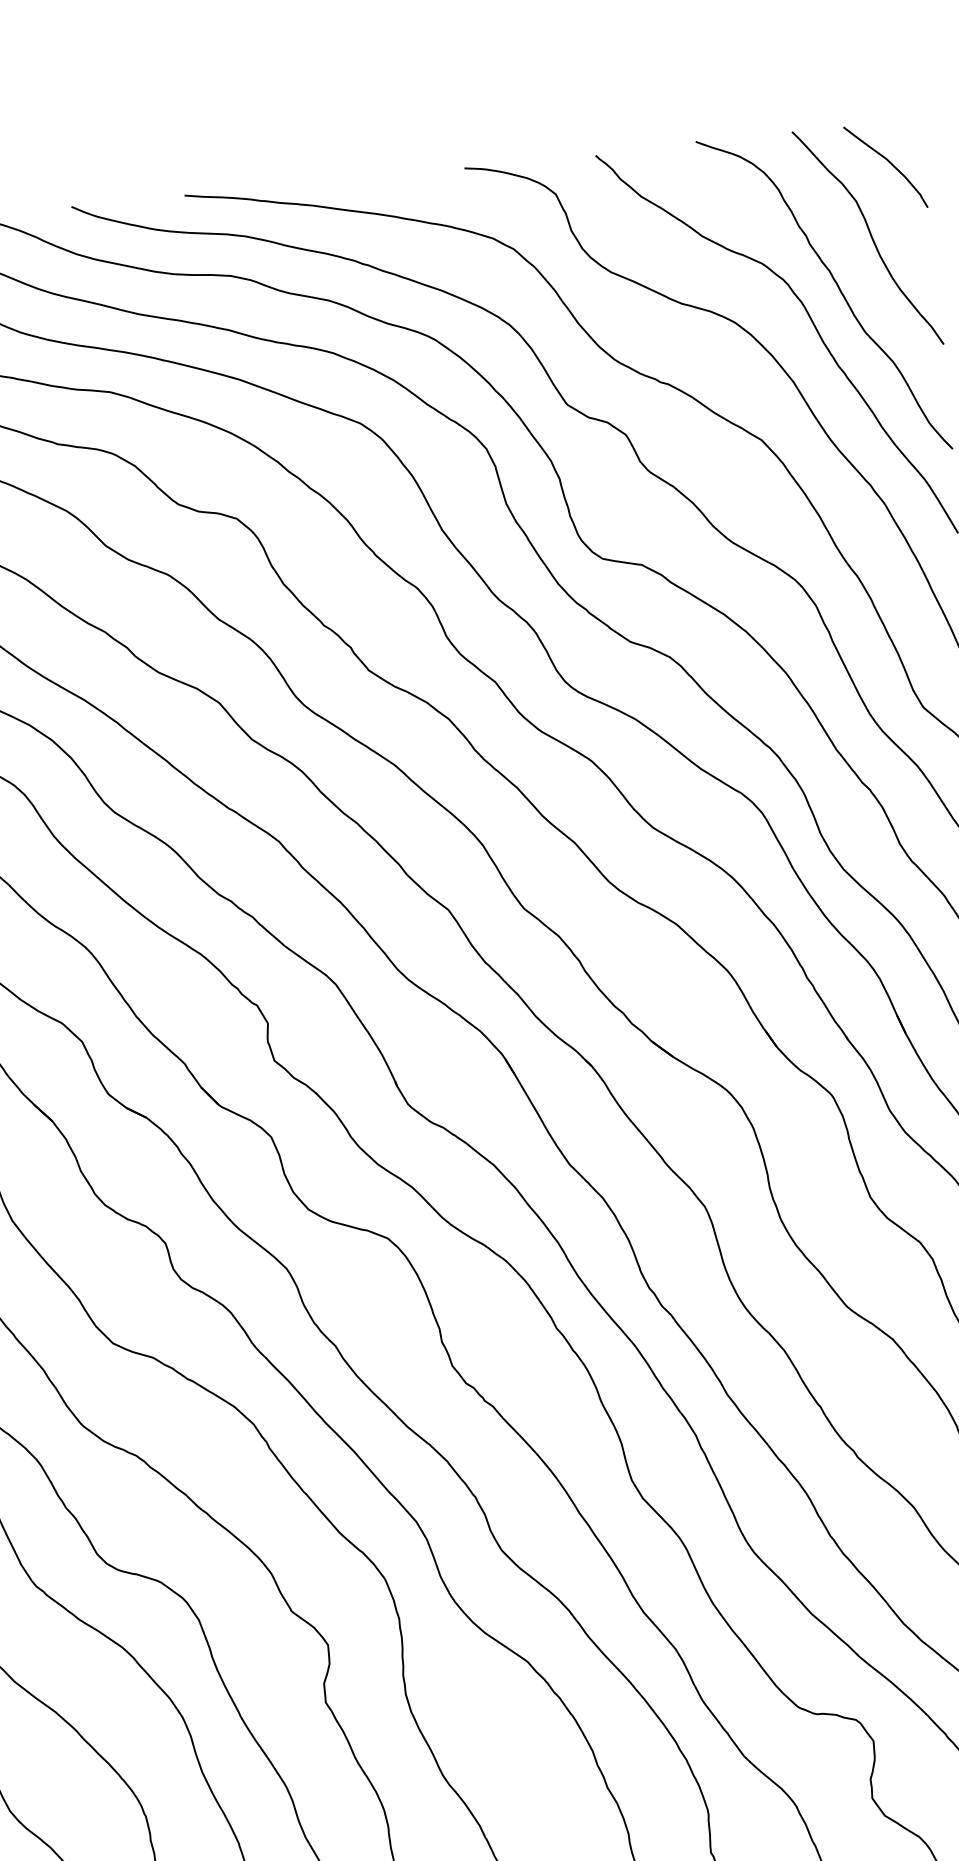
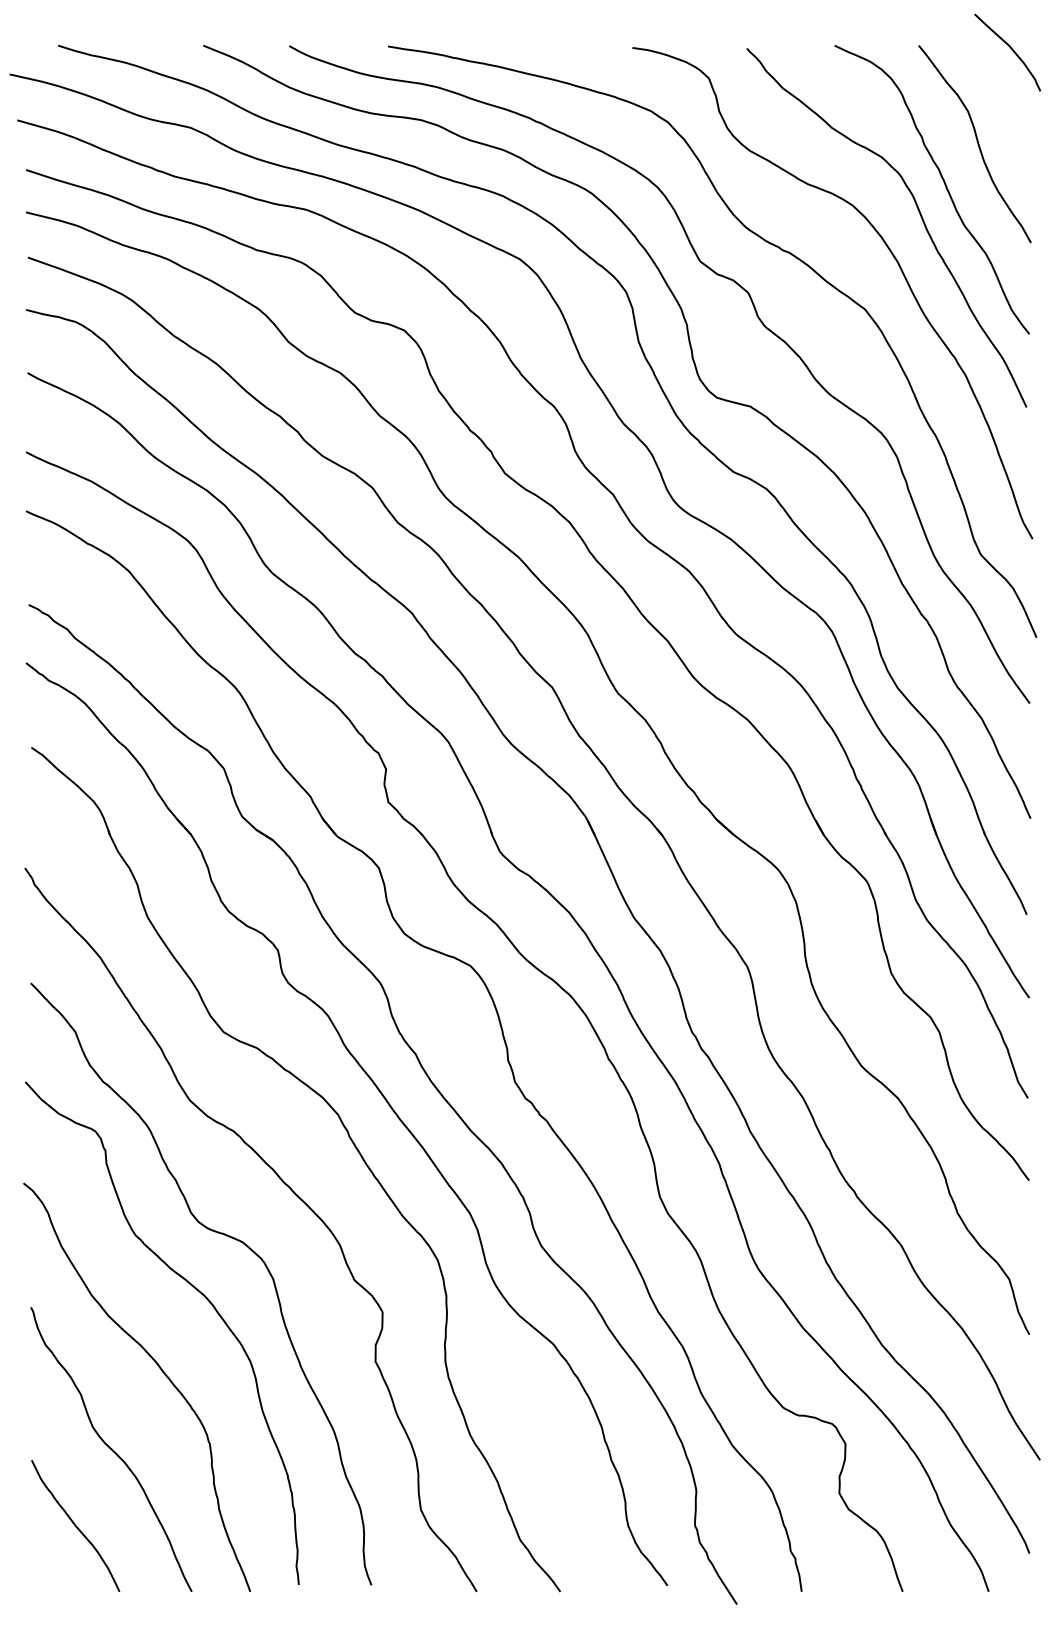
curve: (889, 164) -> (1011, 50), moved

